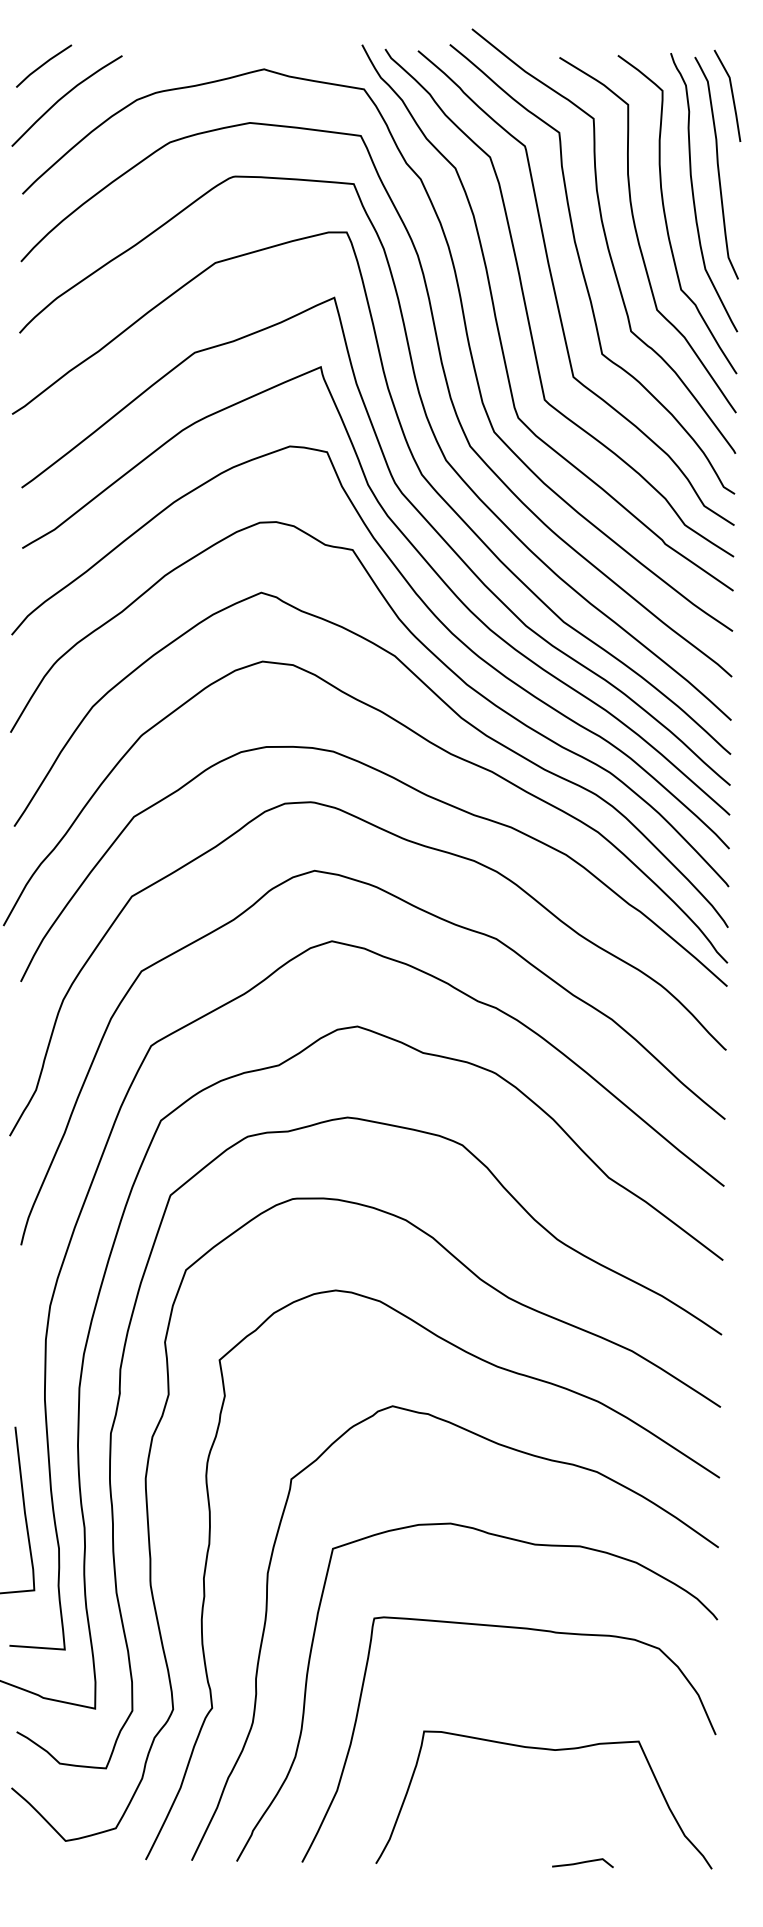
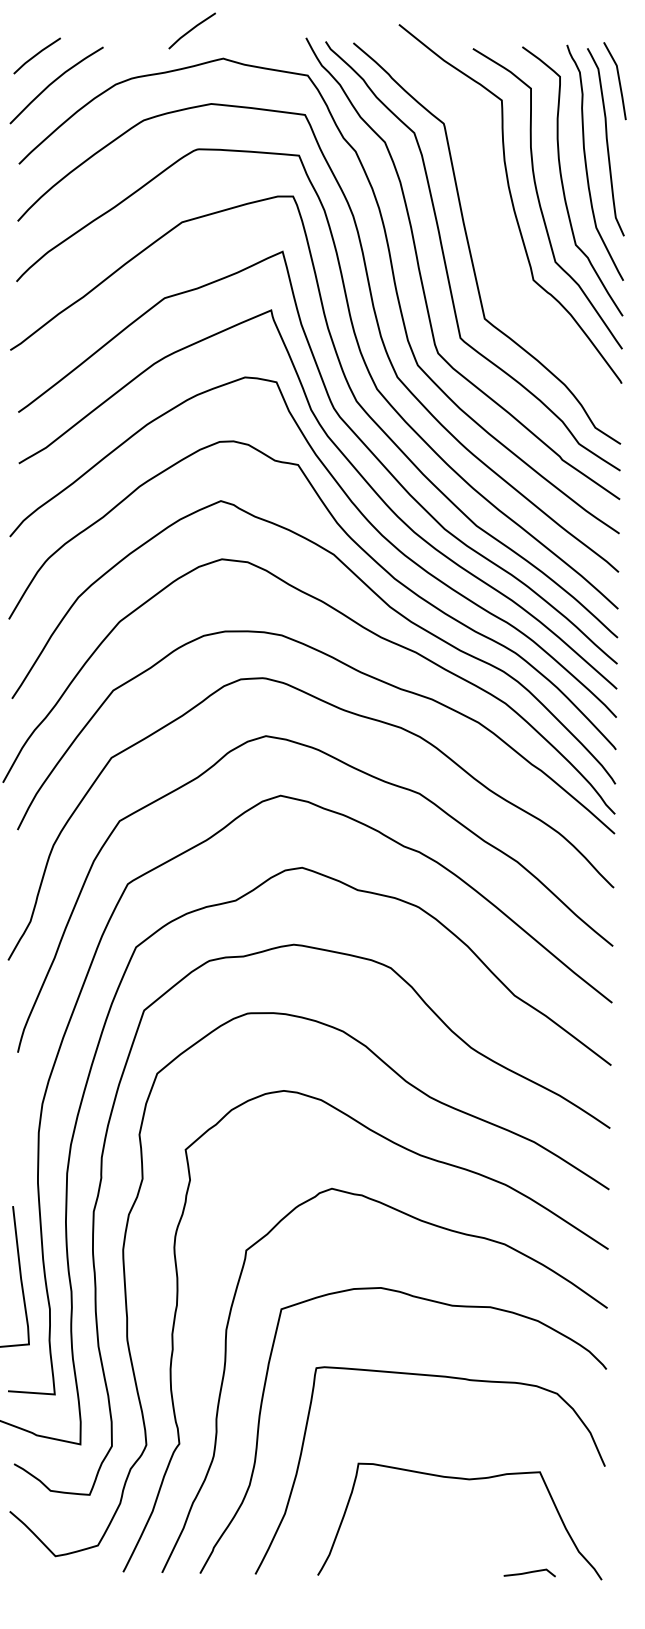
line: (226, 36) -> (191, 30), added
curve: (583, 270) -> (493, 228), removed
curve: (582, 1862) -> (529, 1572), moved

